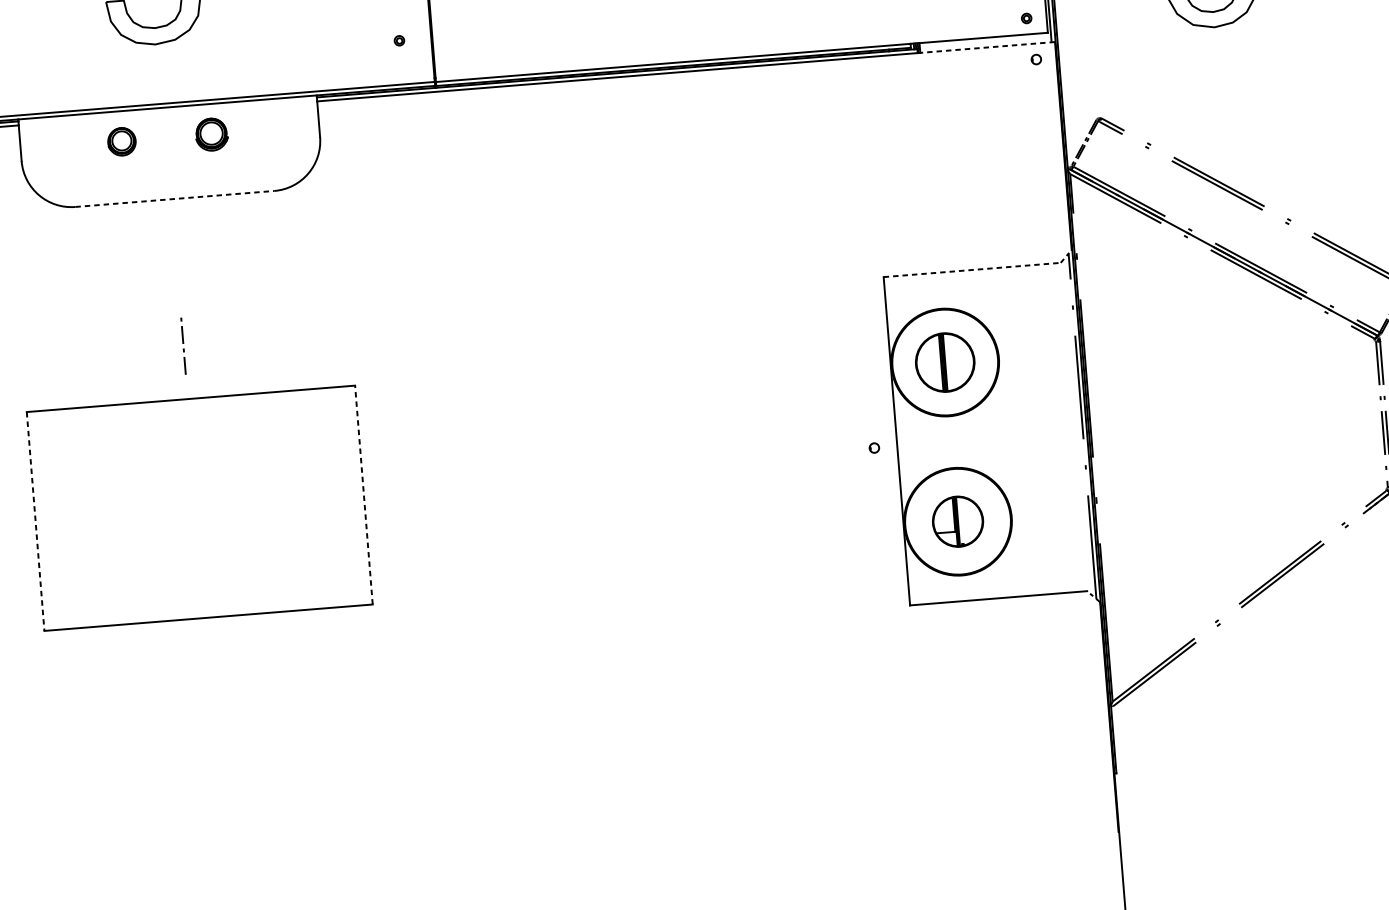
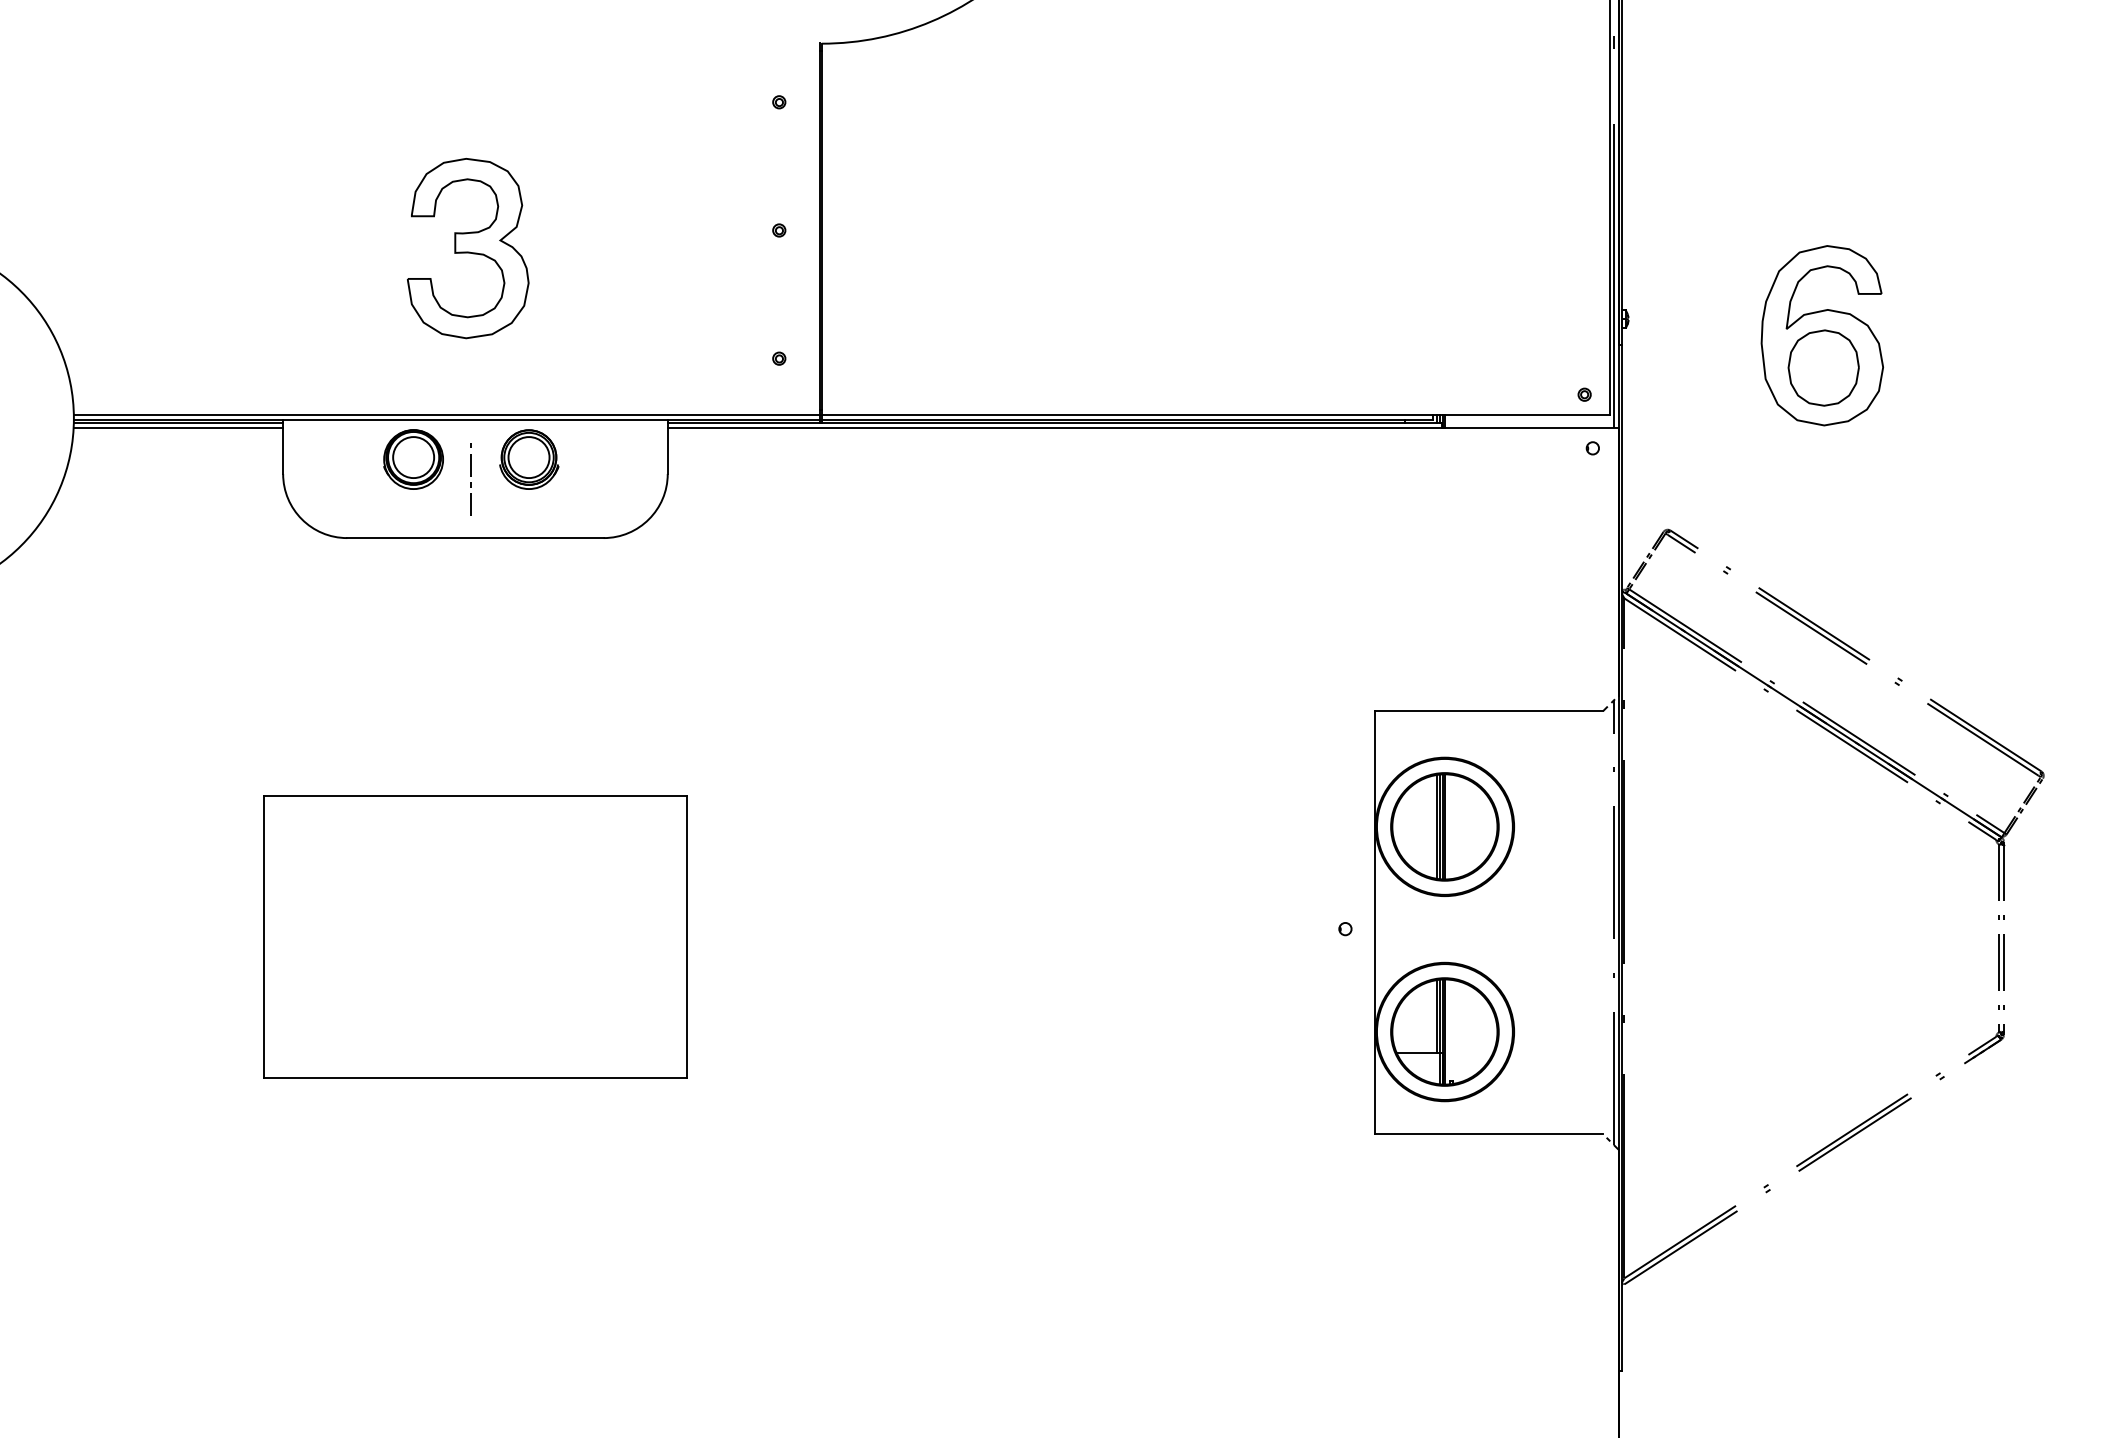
line: (986, 47) -> (1530, 427), dashed -> solid
part: (211, 134) -> (529, 459), size x1.43
part: (121, 141) -> (413, 459), size x1.67
line: (174, 199) -> (475, 538), dashed -> solid
line: (972, 270) -> (1489, 711), dashed -> solid
line: (182, 343) -> (470, 476), moved
part: (944, 362) -> (1444, 826), size x1.43
line: (363, 494) -> (686, 936), dashed -> solid
part: (957, 521) -> (1444, 1031), size x1.67
line: (35, 522) -> (263, 937), dashed -> solid

